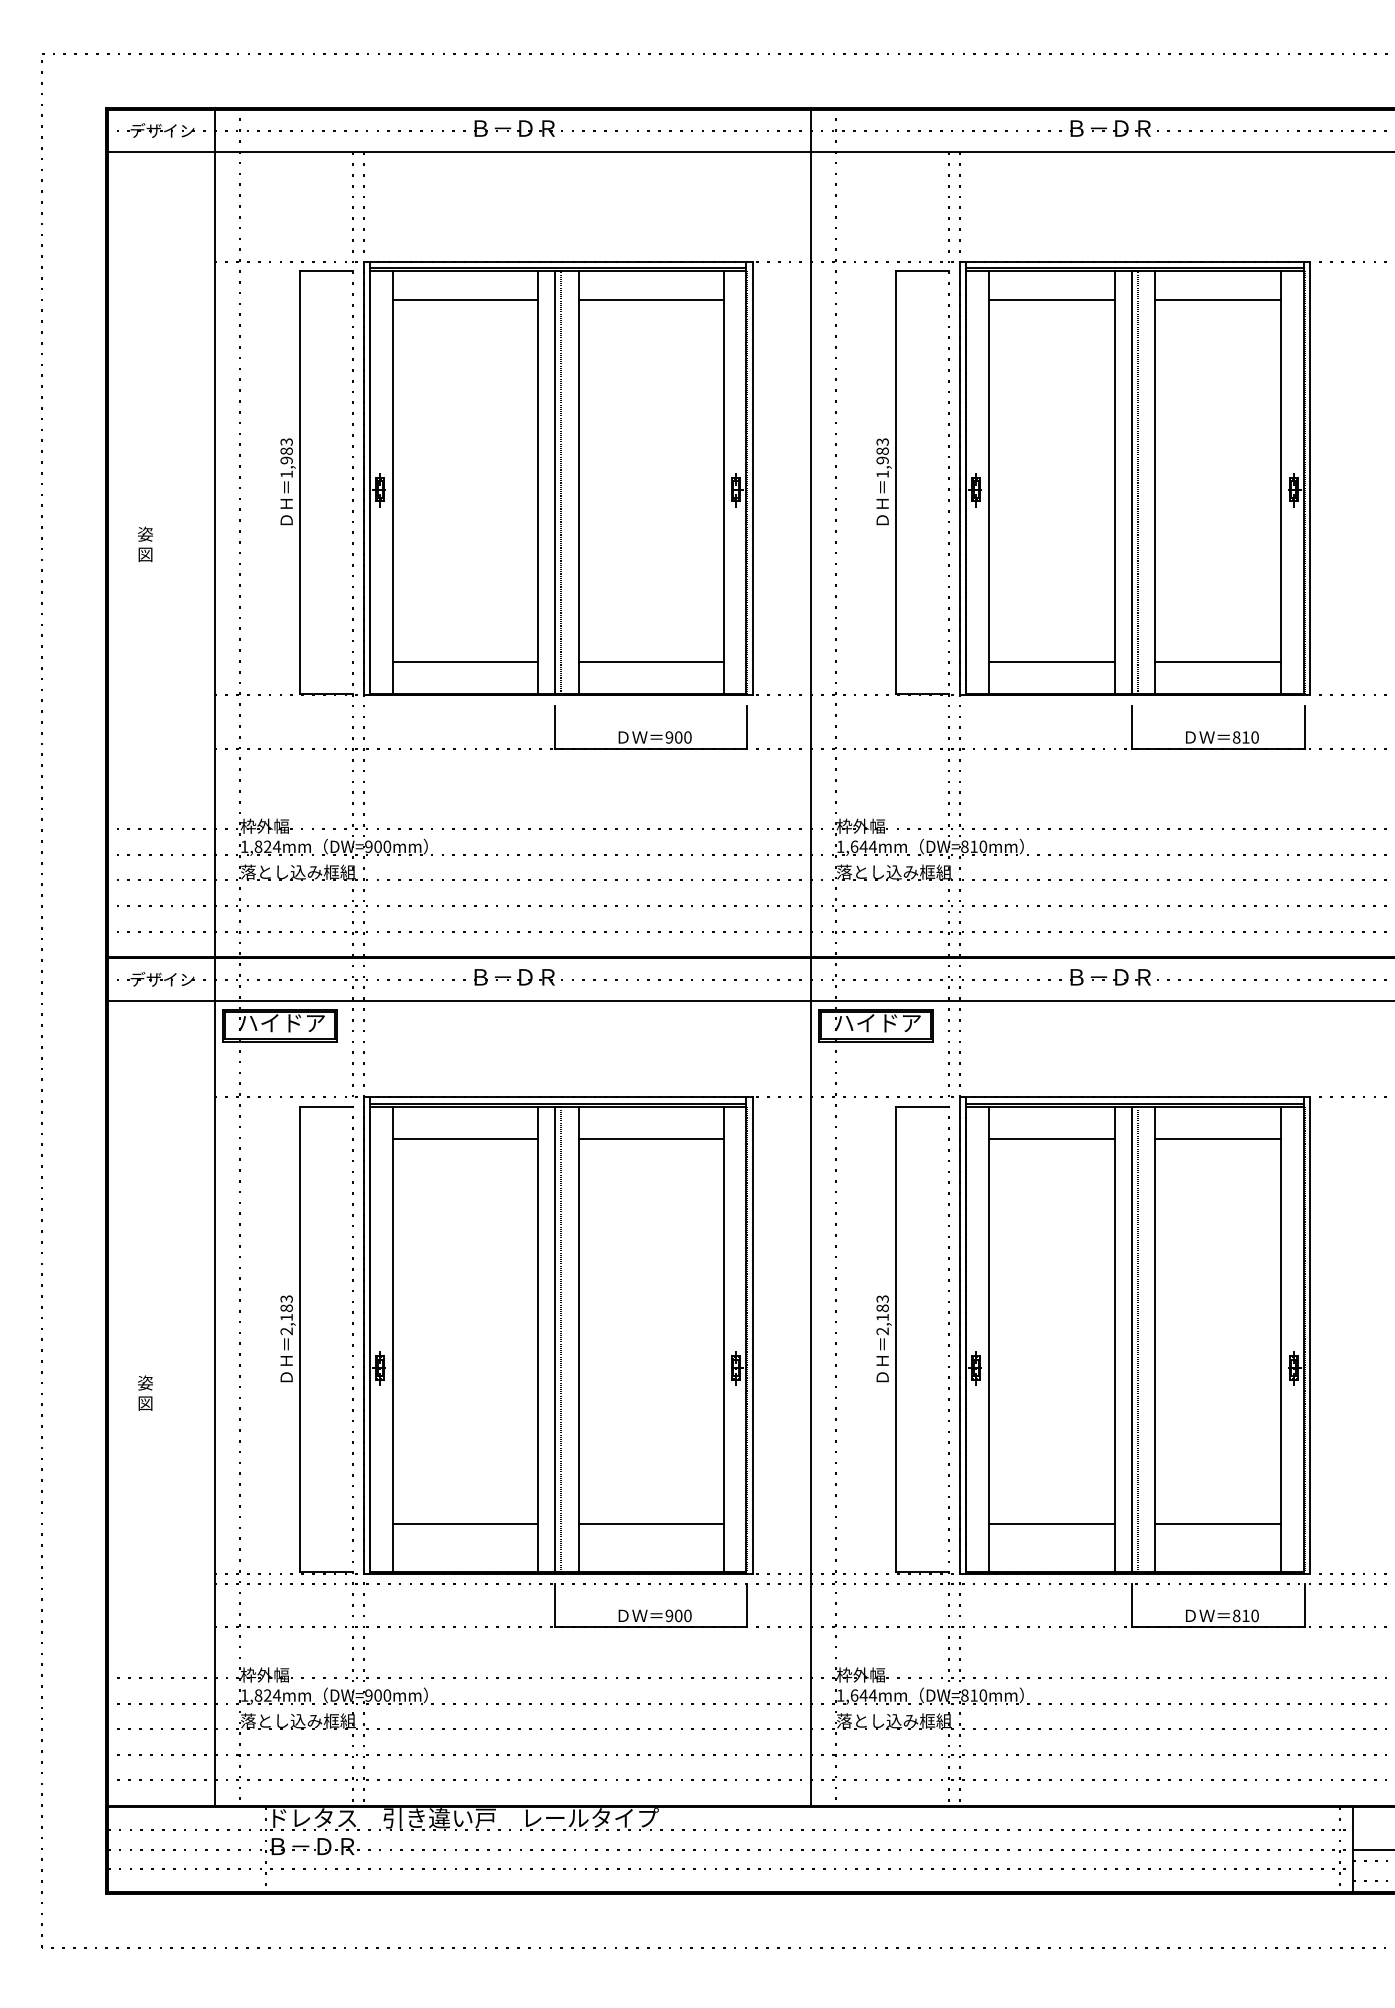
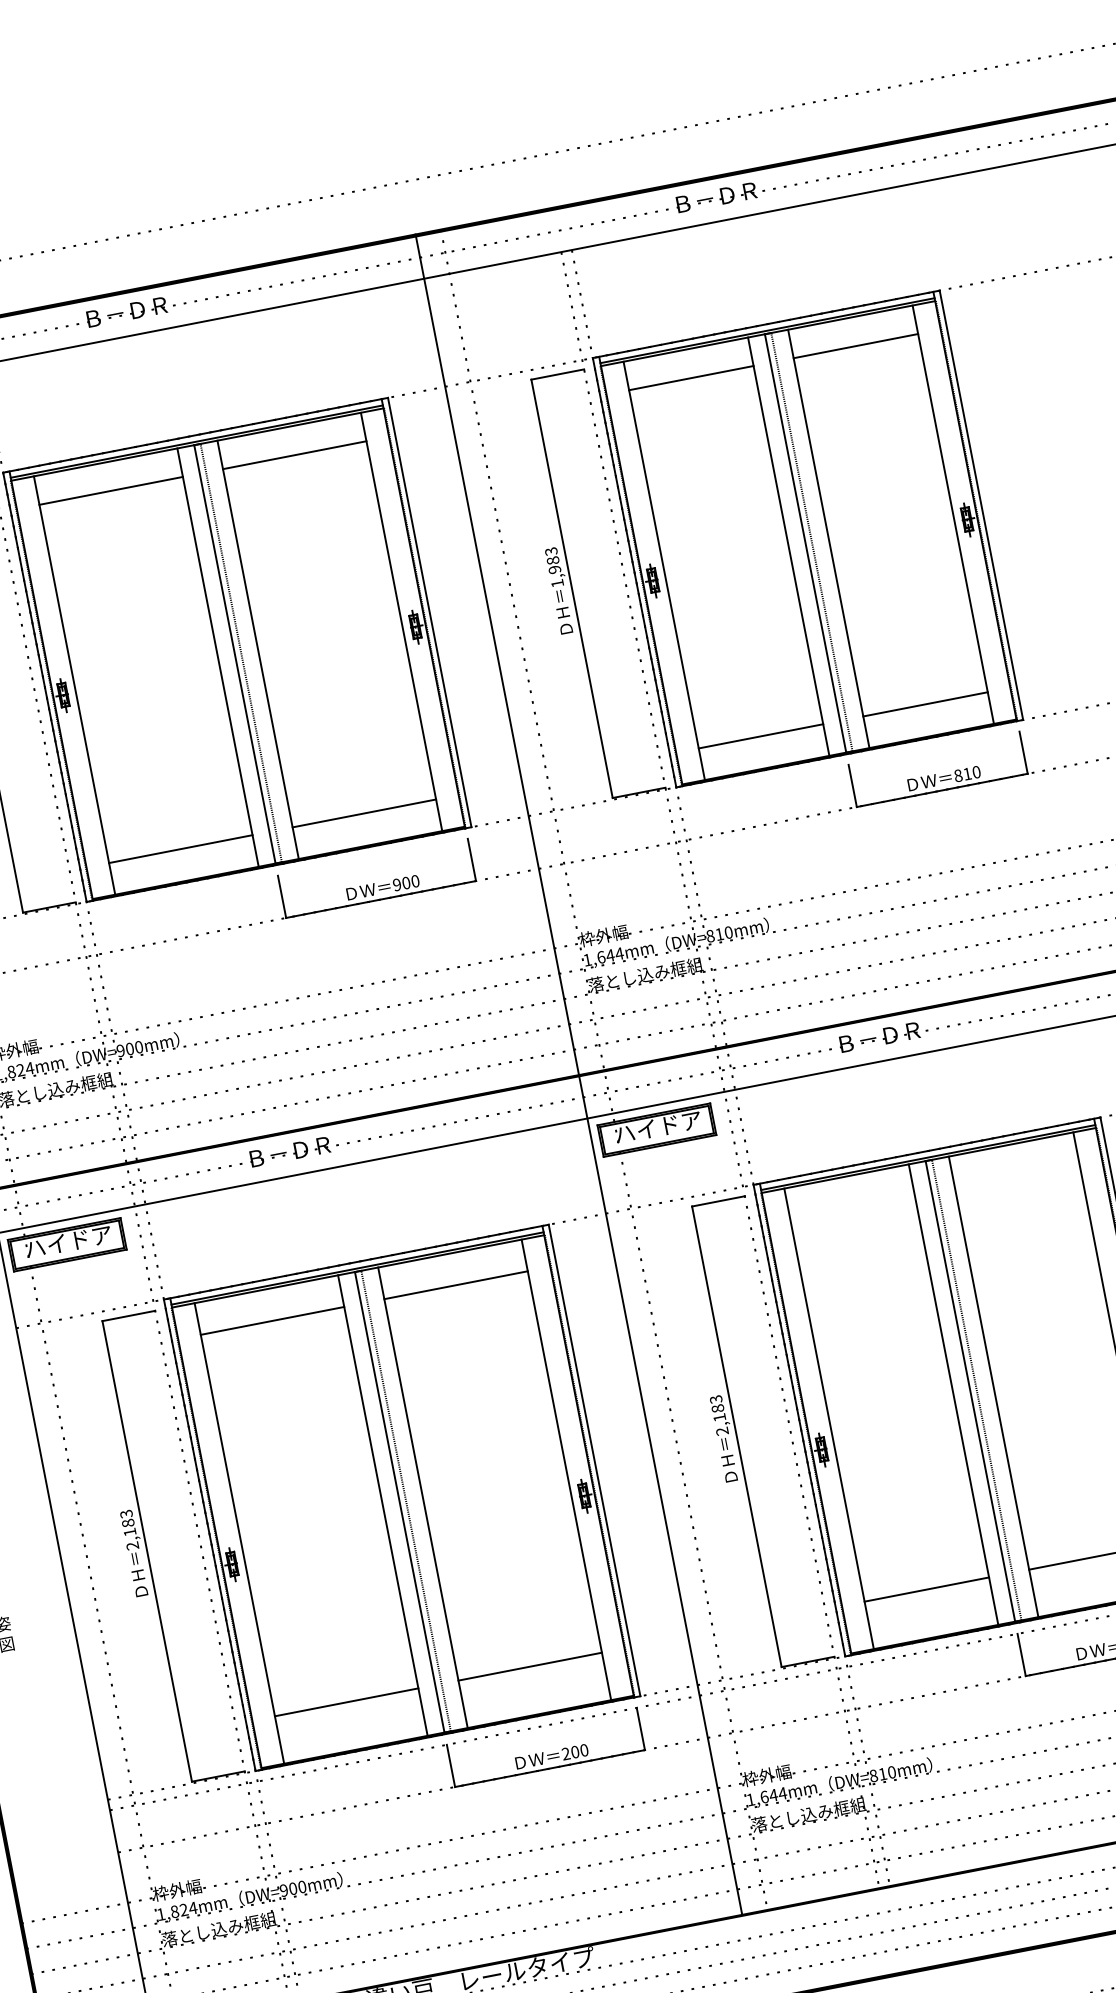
line: (1051, 1138) -> (852, 1208), removed
line: (1218, 1138) -> (1017, 1175), removed
text: (669, 1616) -> (566, 1754), 900 -> 200

